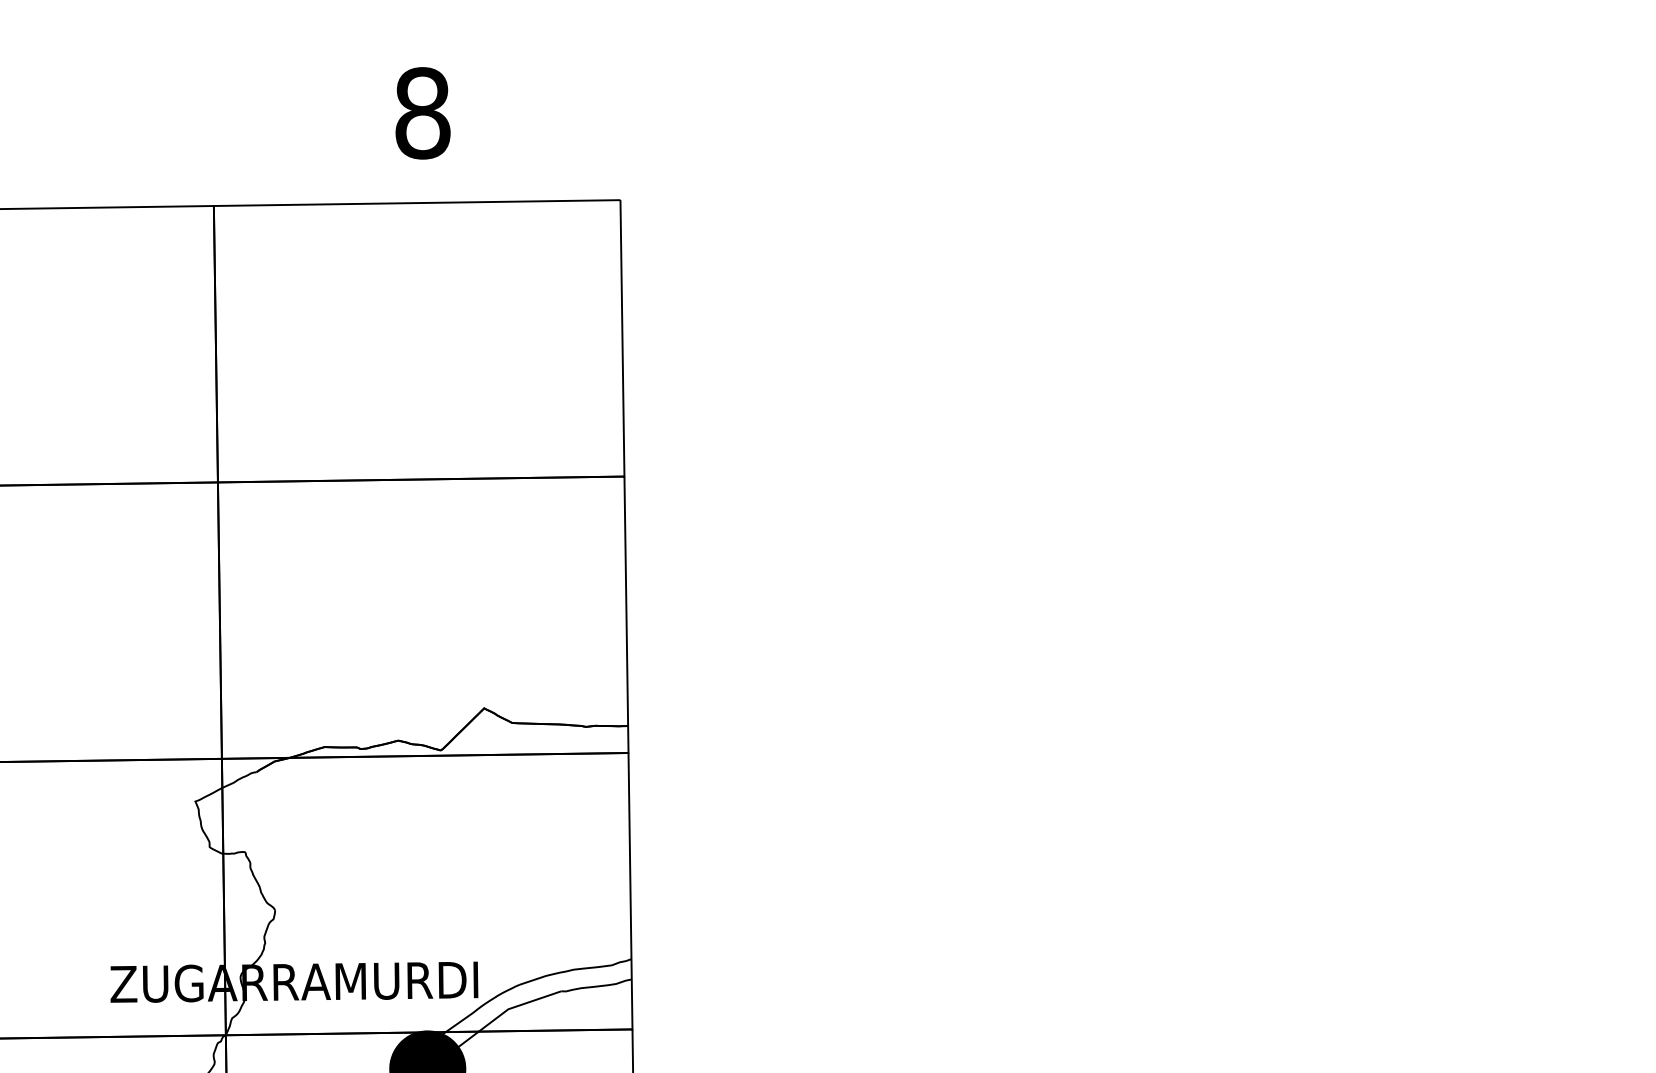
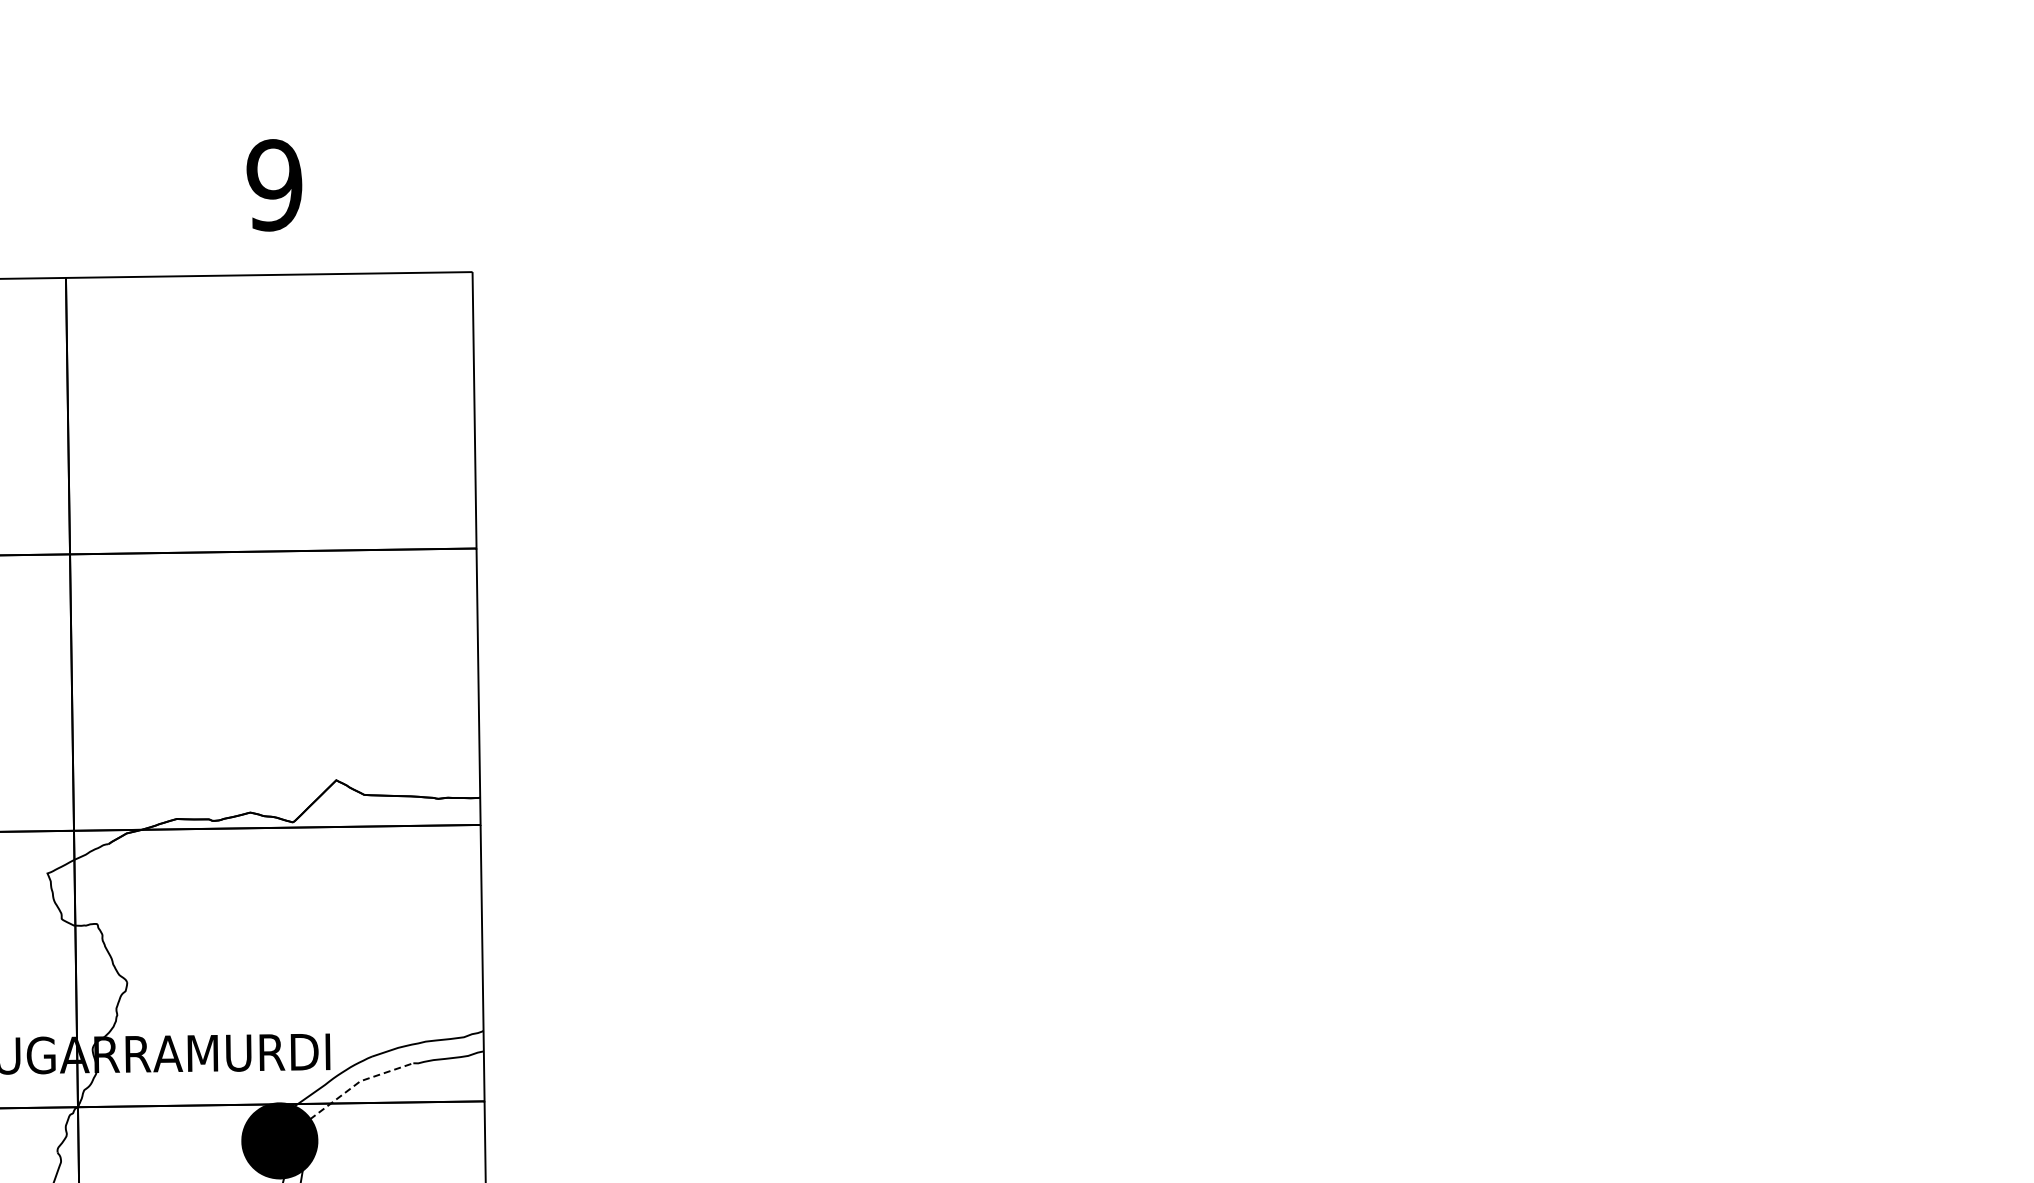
text: (422, 113) -> (274, 185), 8 -> 9
line: (506, 1011) -> (358, 1083), solid -> dashed

